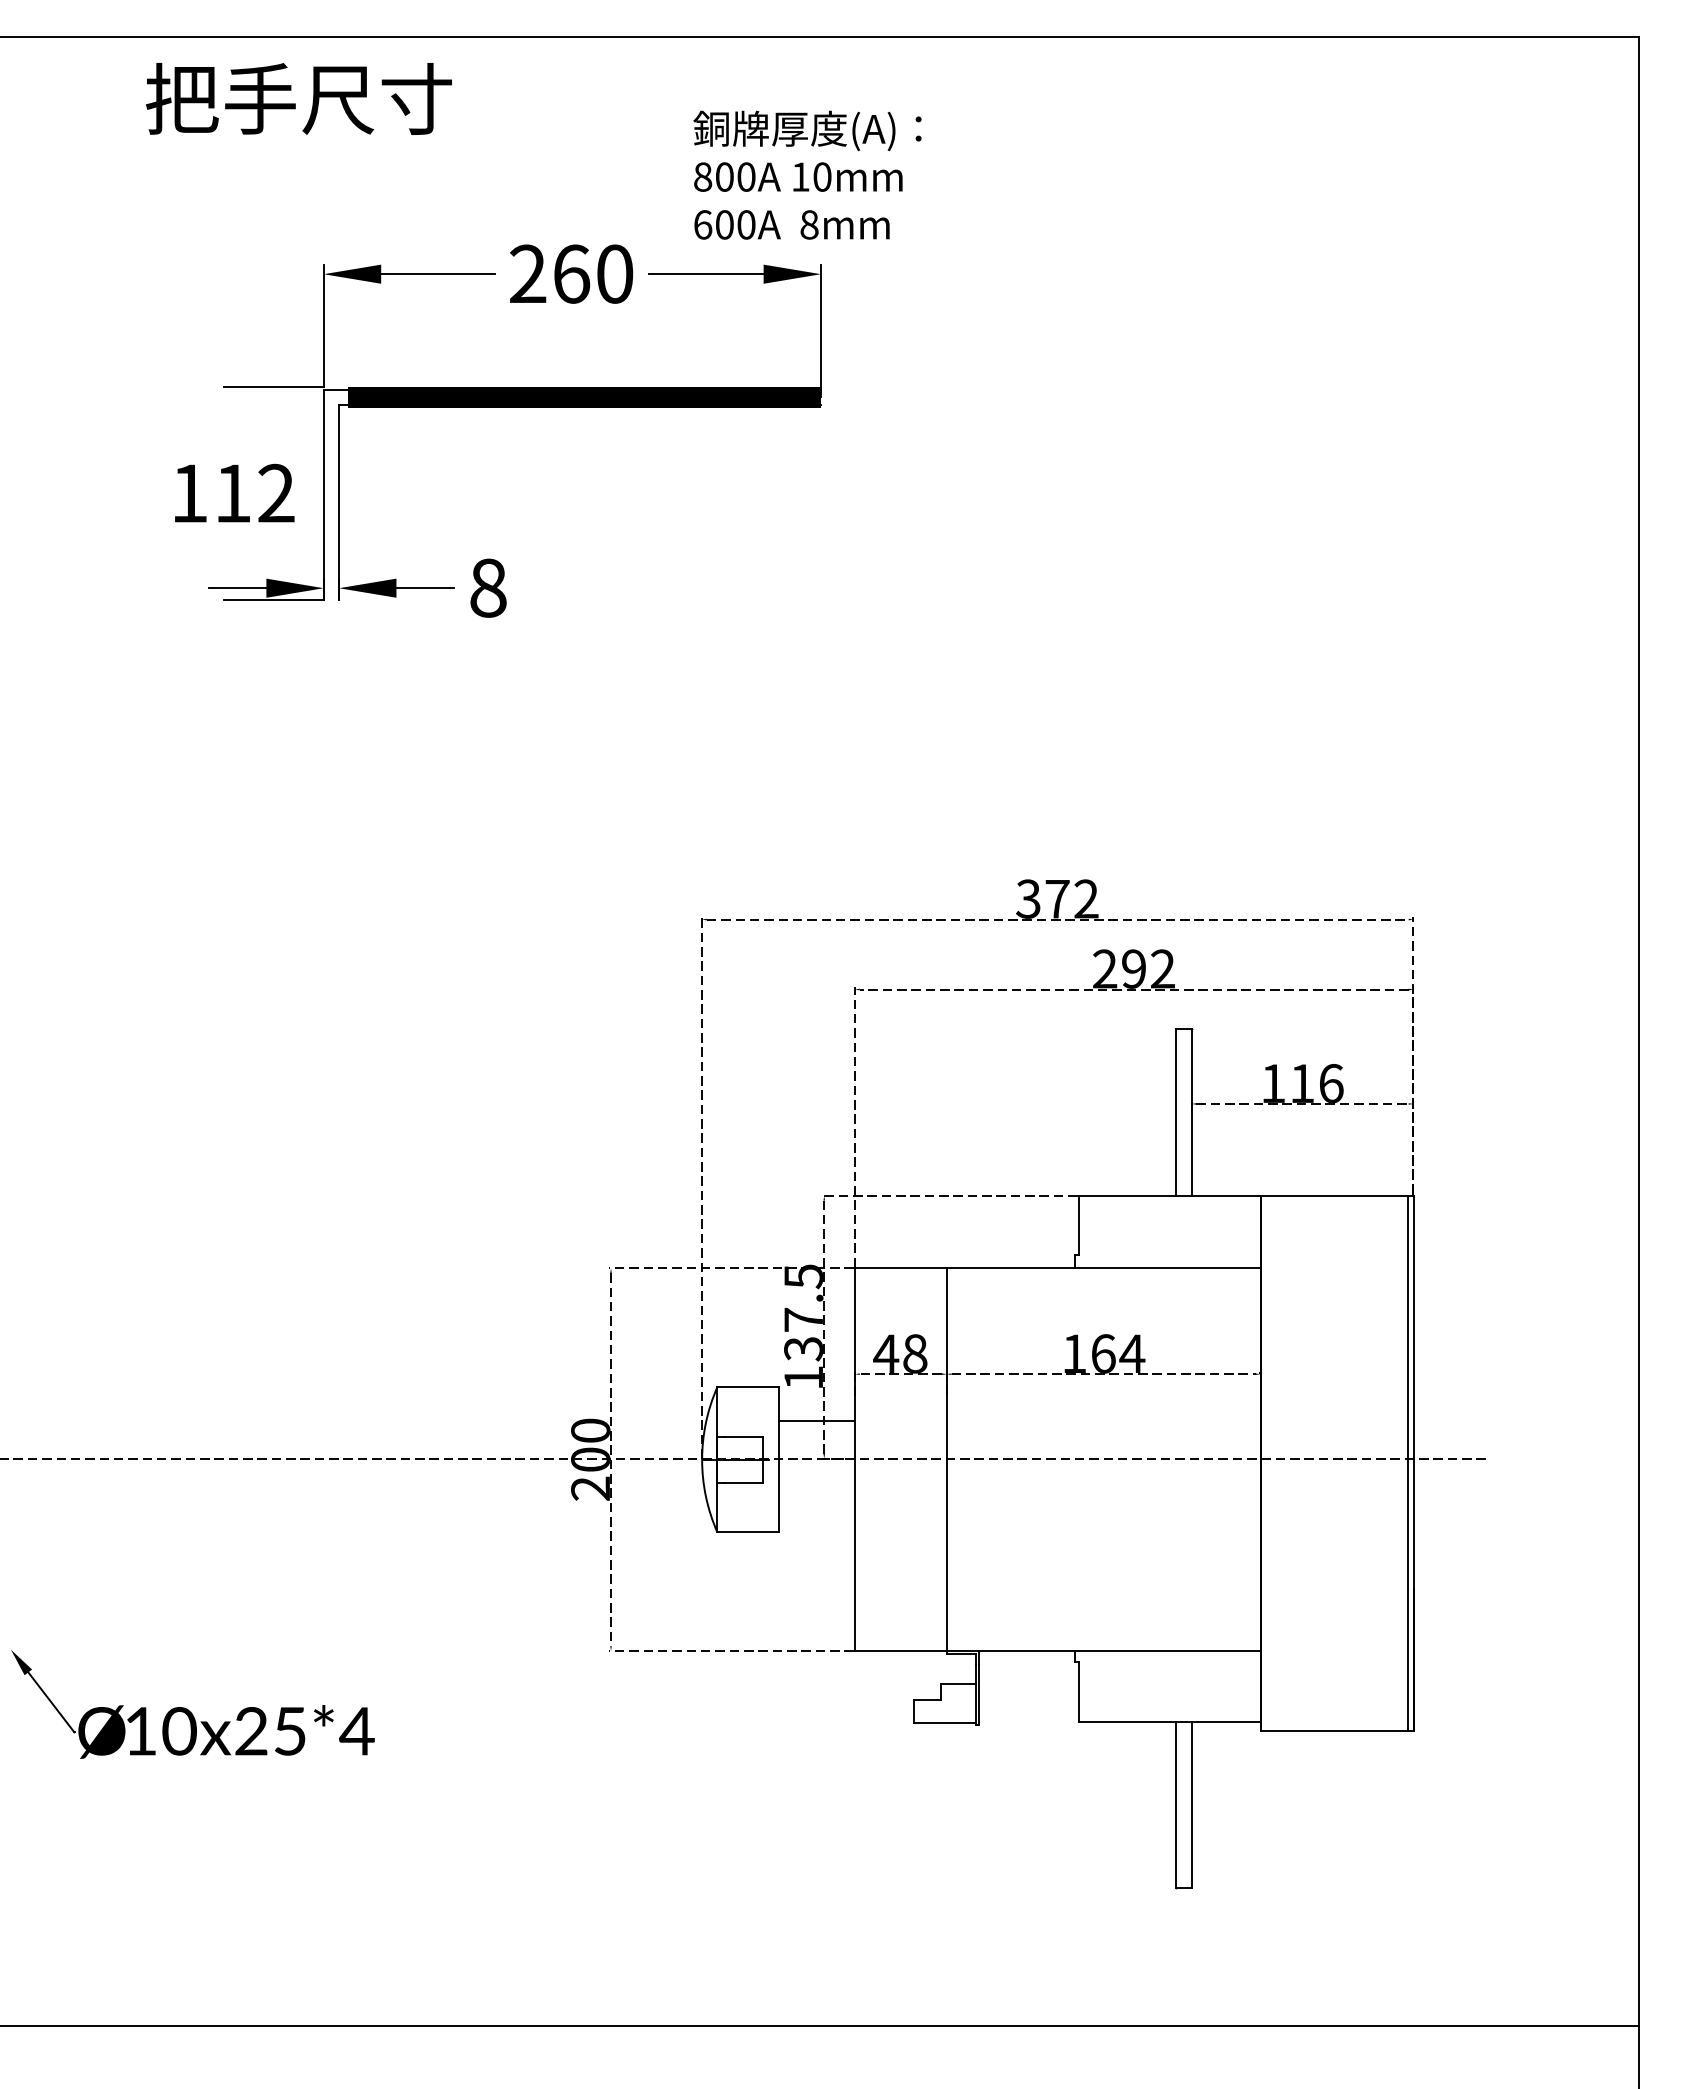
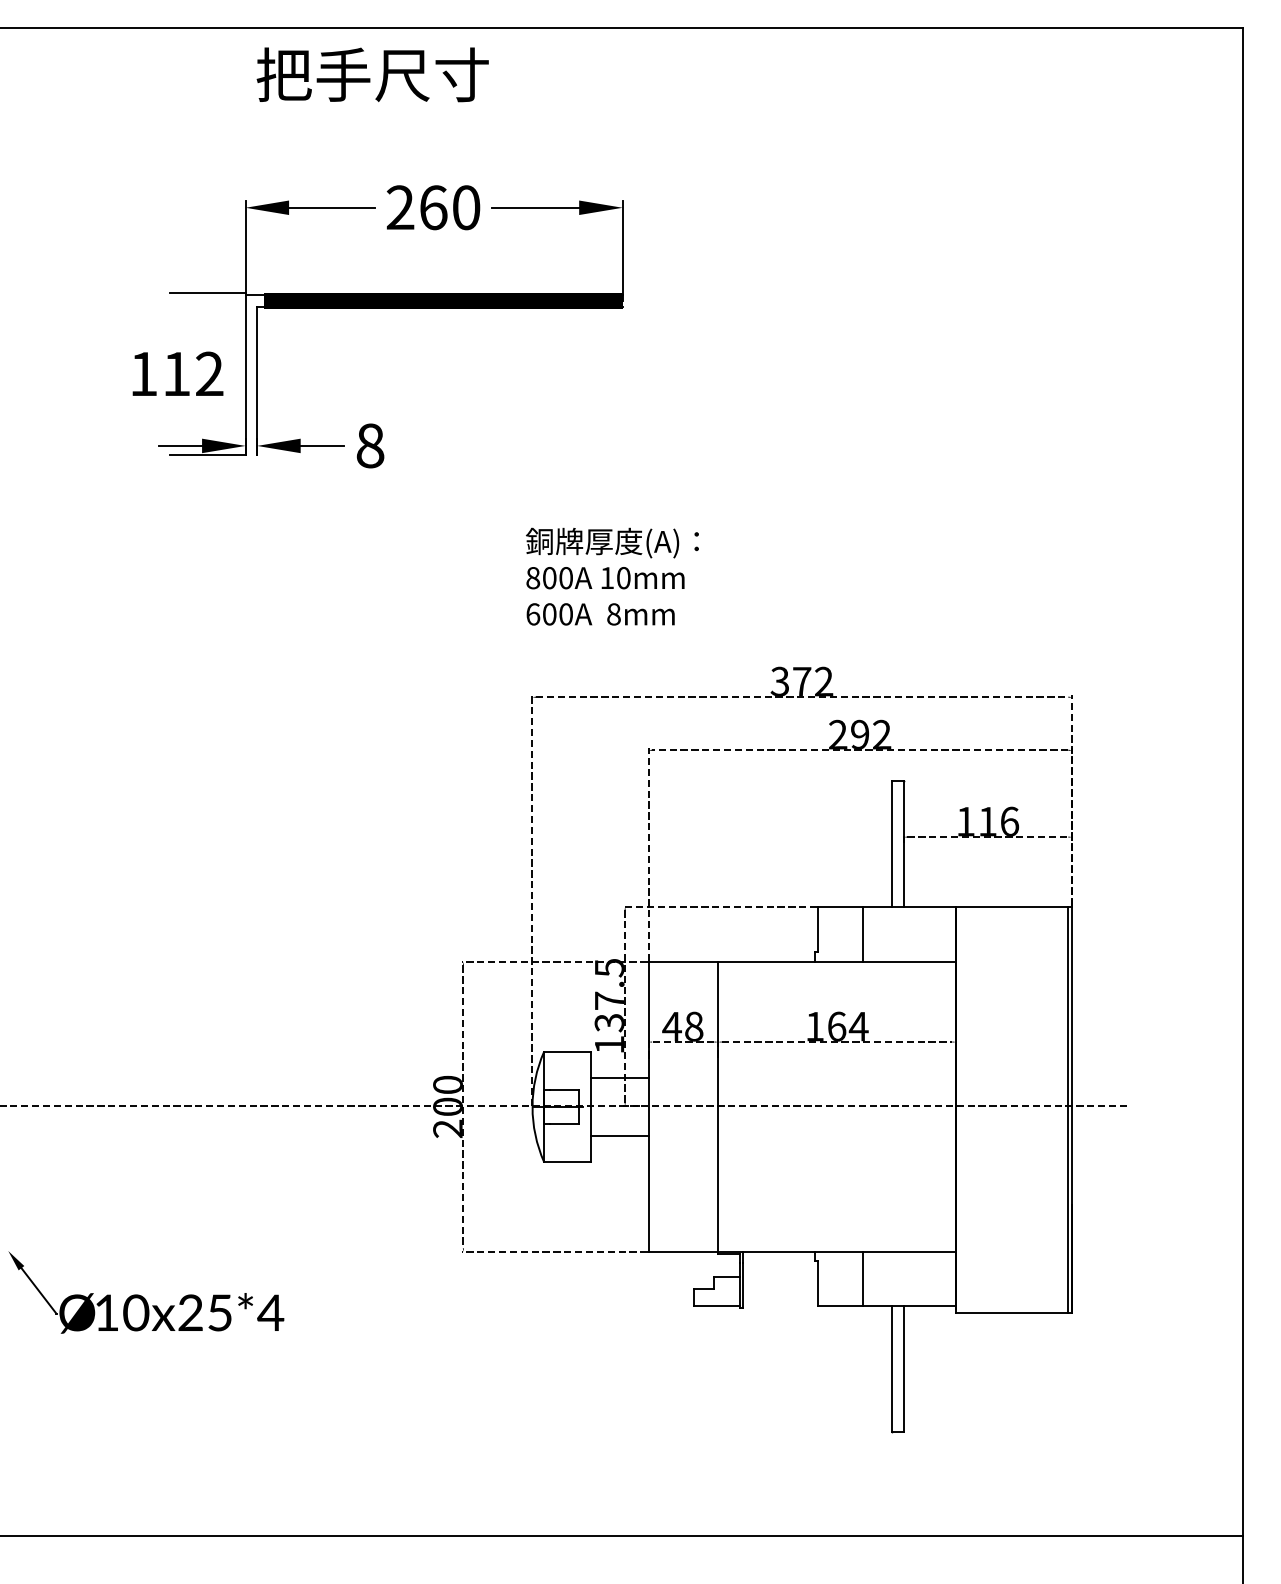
text: (298, 98) -> (372, 74), moved
text: (807, 174) -> (612, 576), moved
line: (1138, 1231) -> (863, 933), added
line: (816, 1497) -> (619, 1135), added
line: (1138, 1685) -> (863, 1278), added

